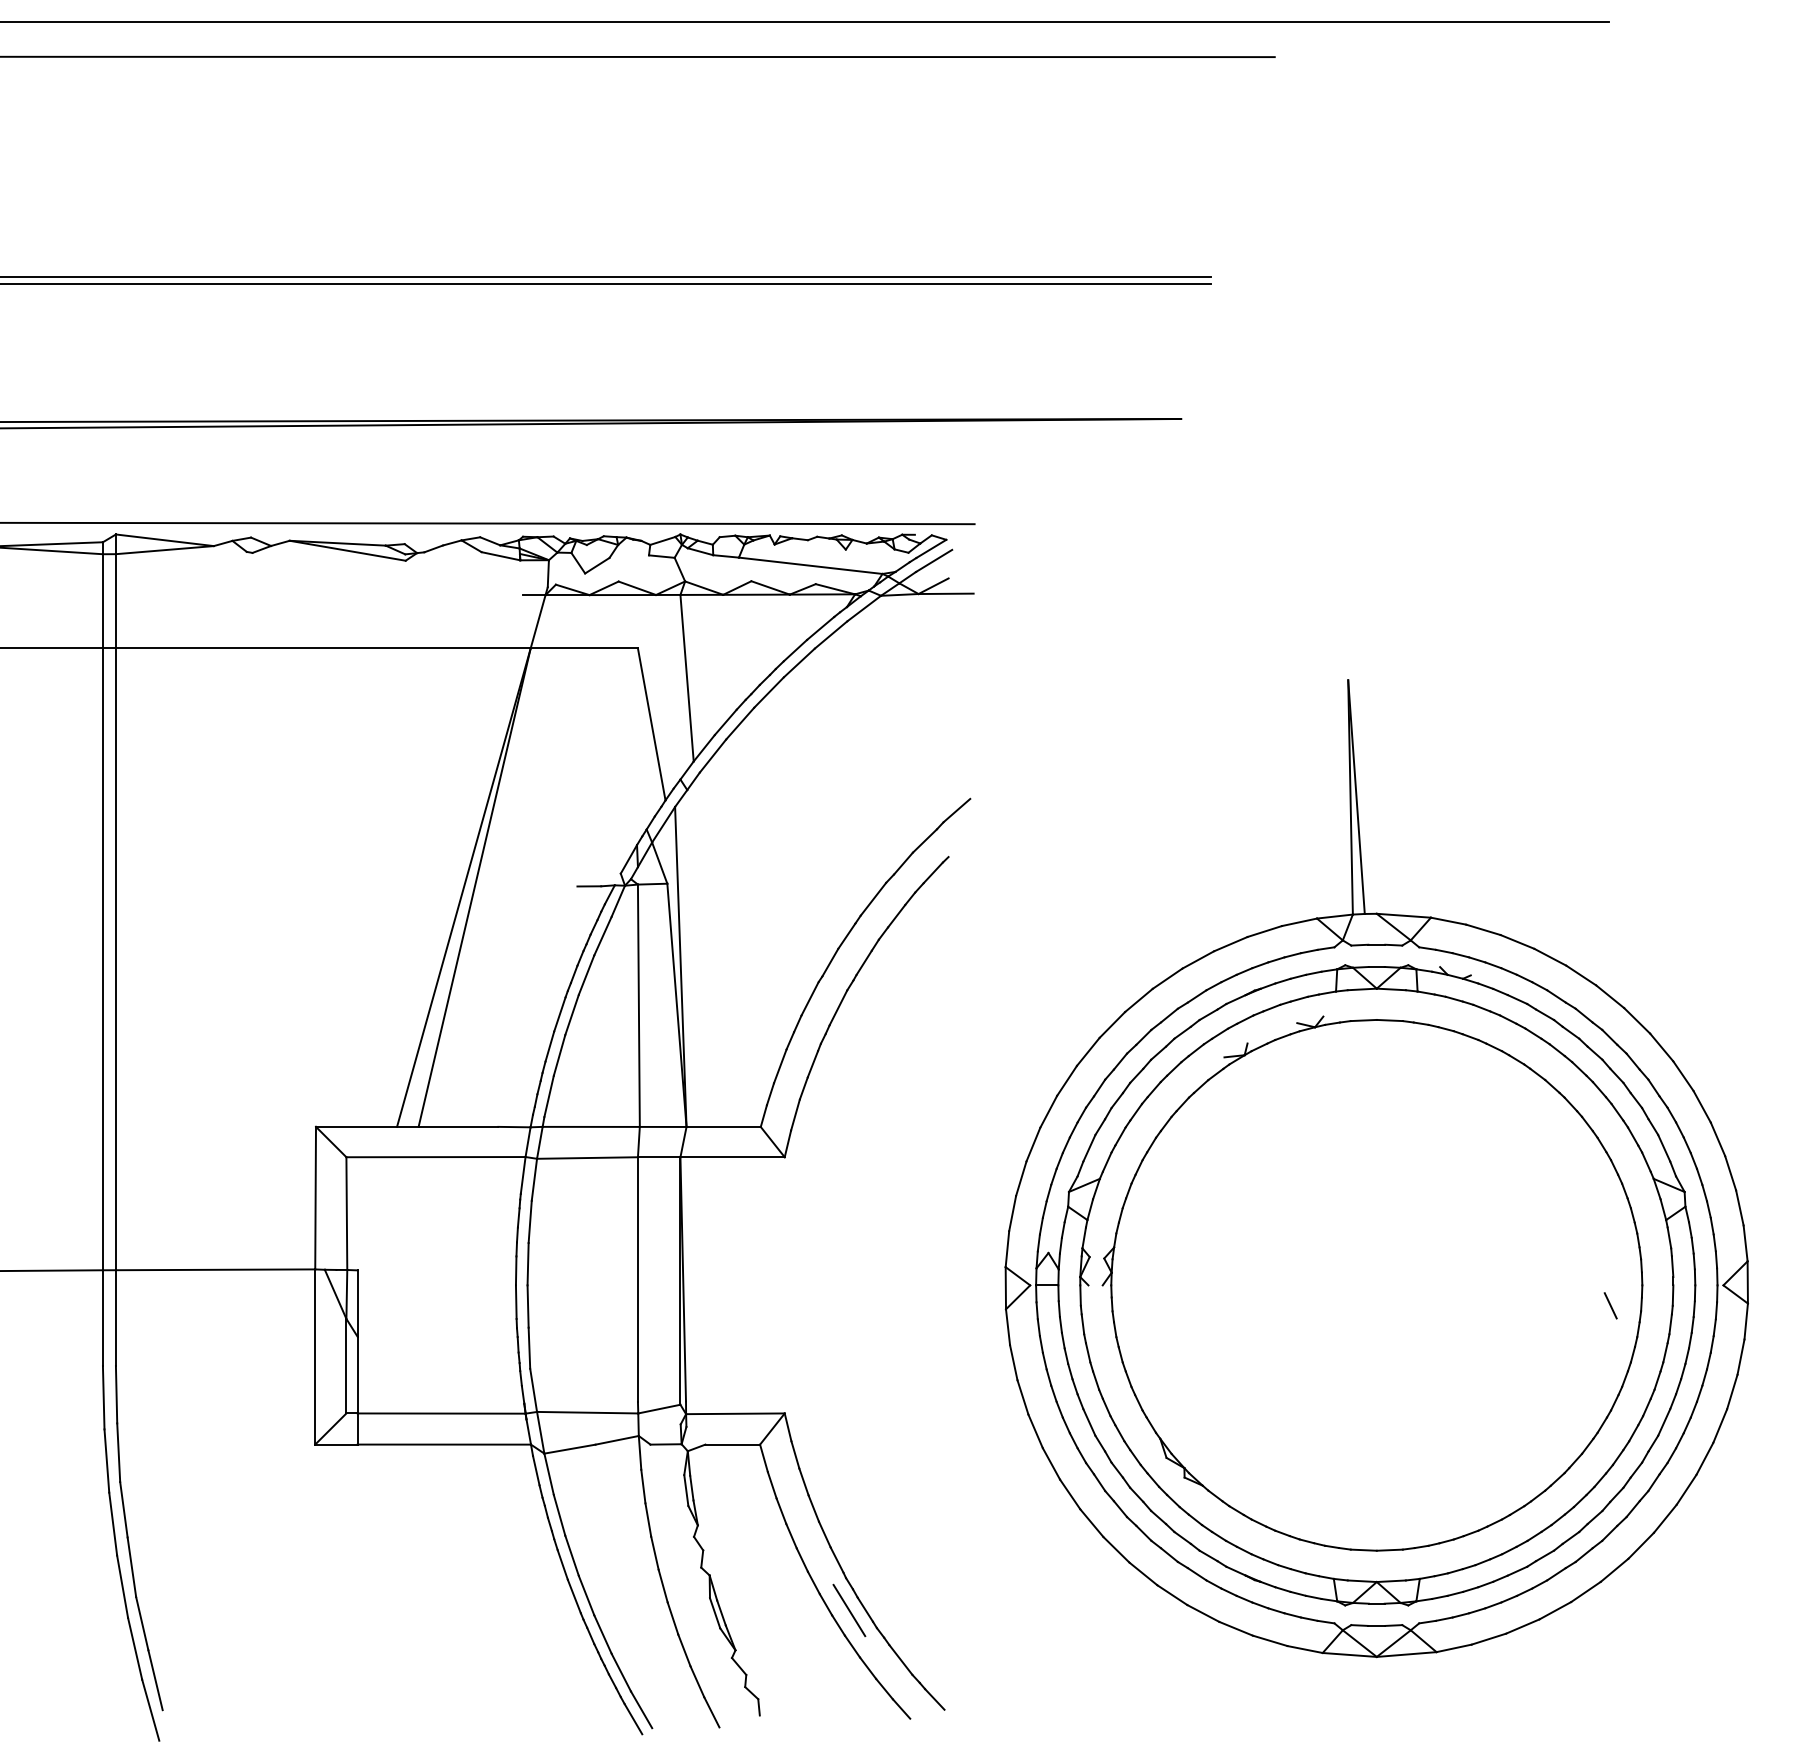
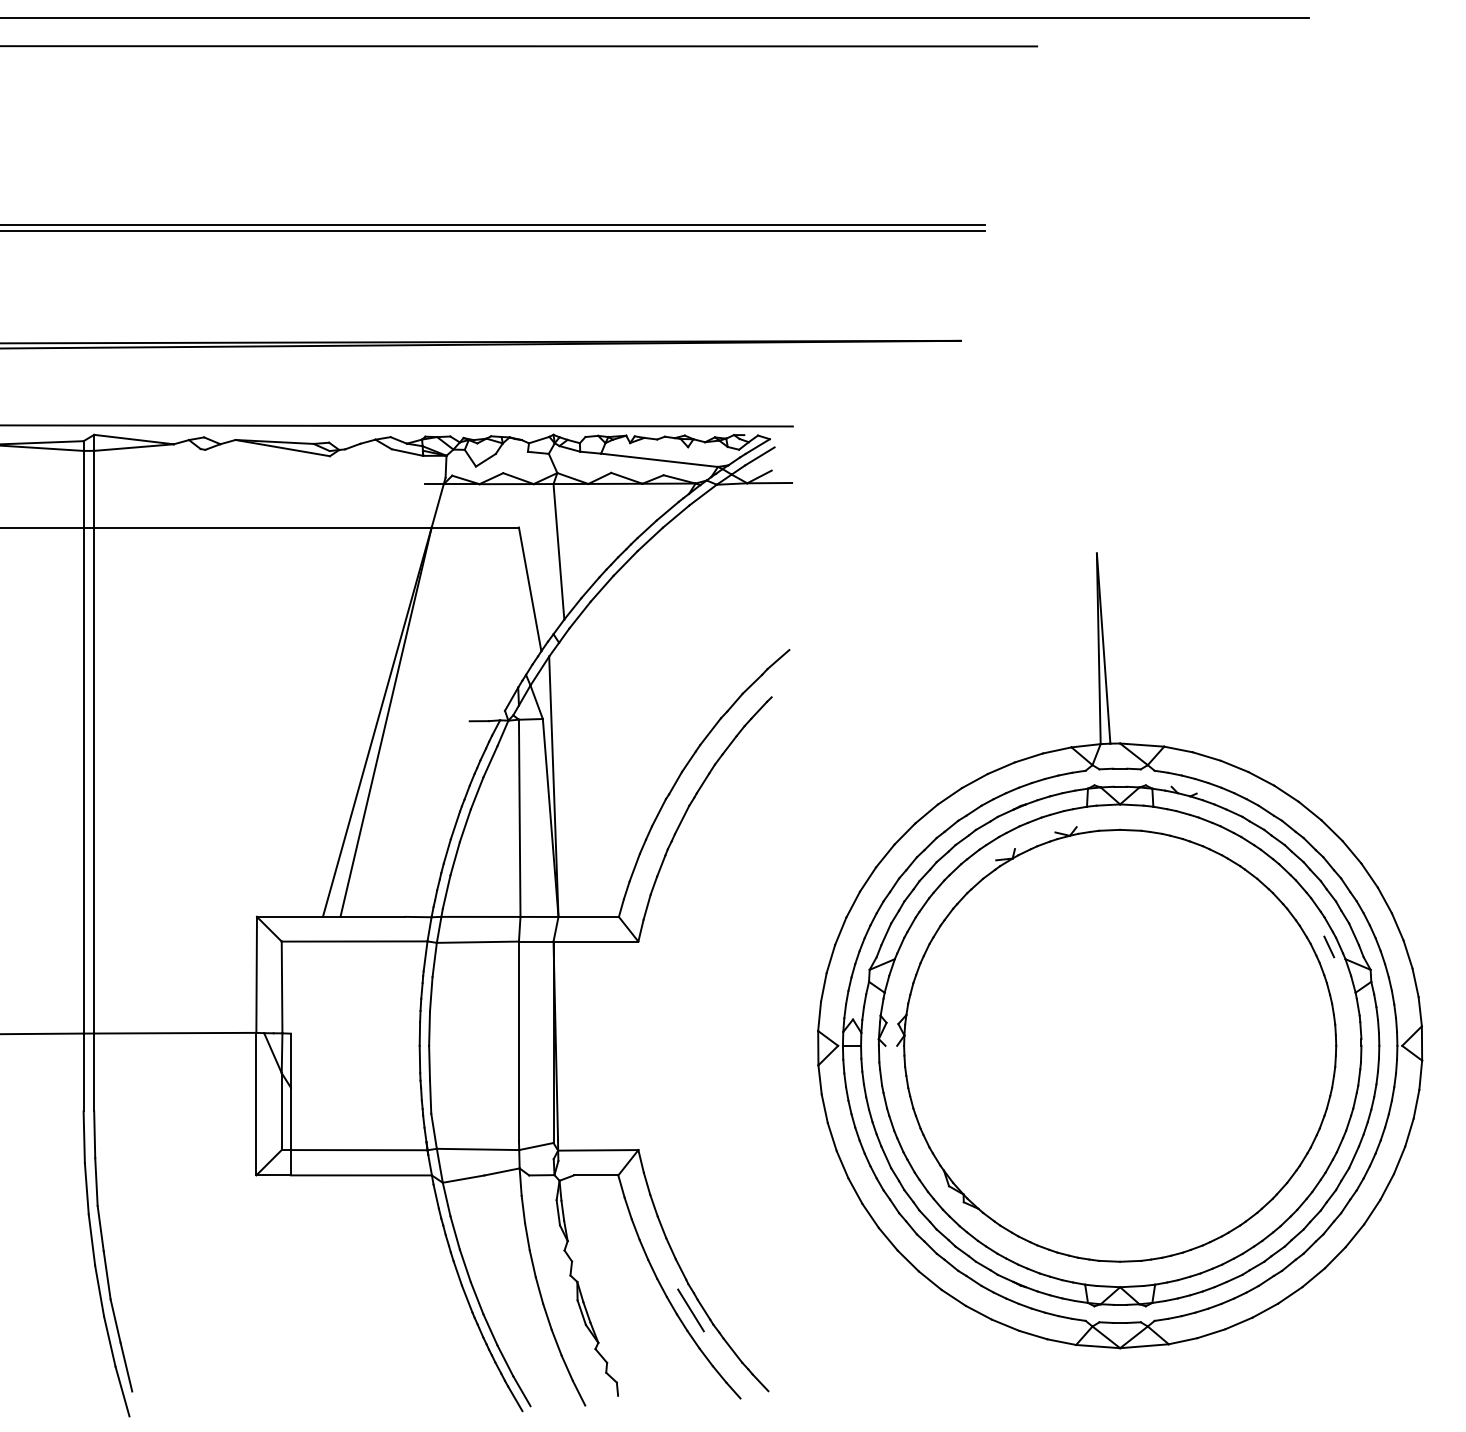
line: (1610, 1305) -> (1329, 946), moved

